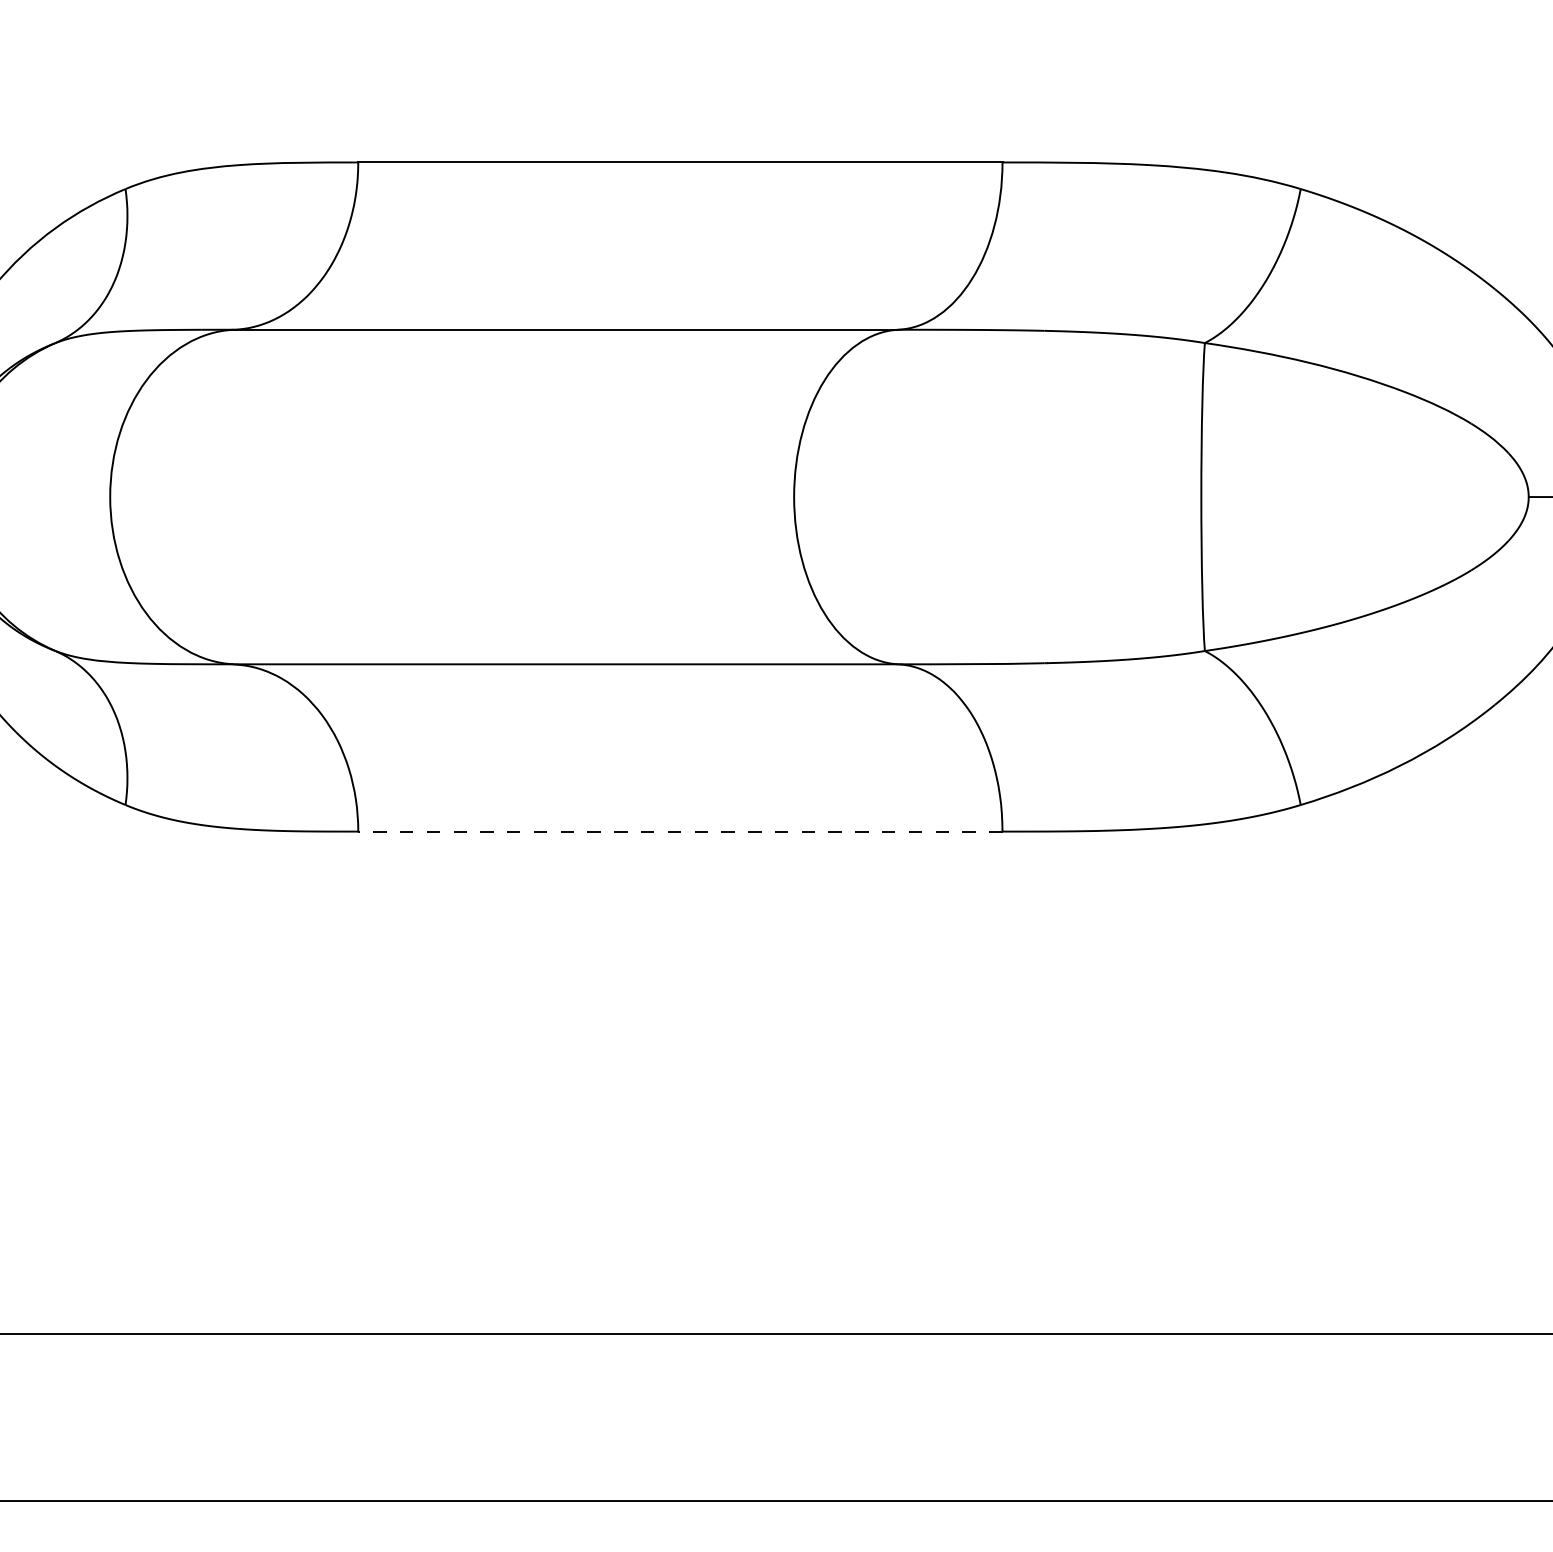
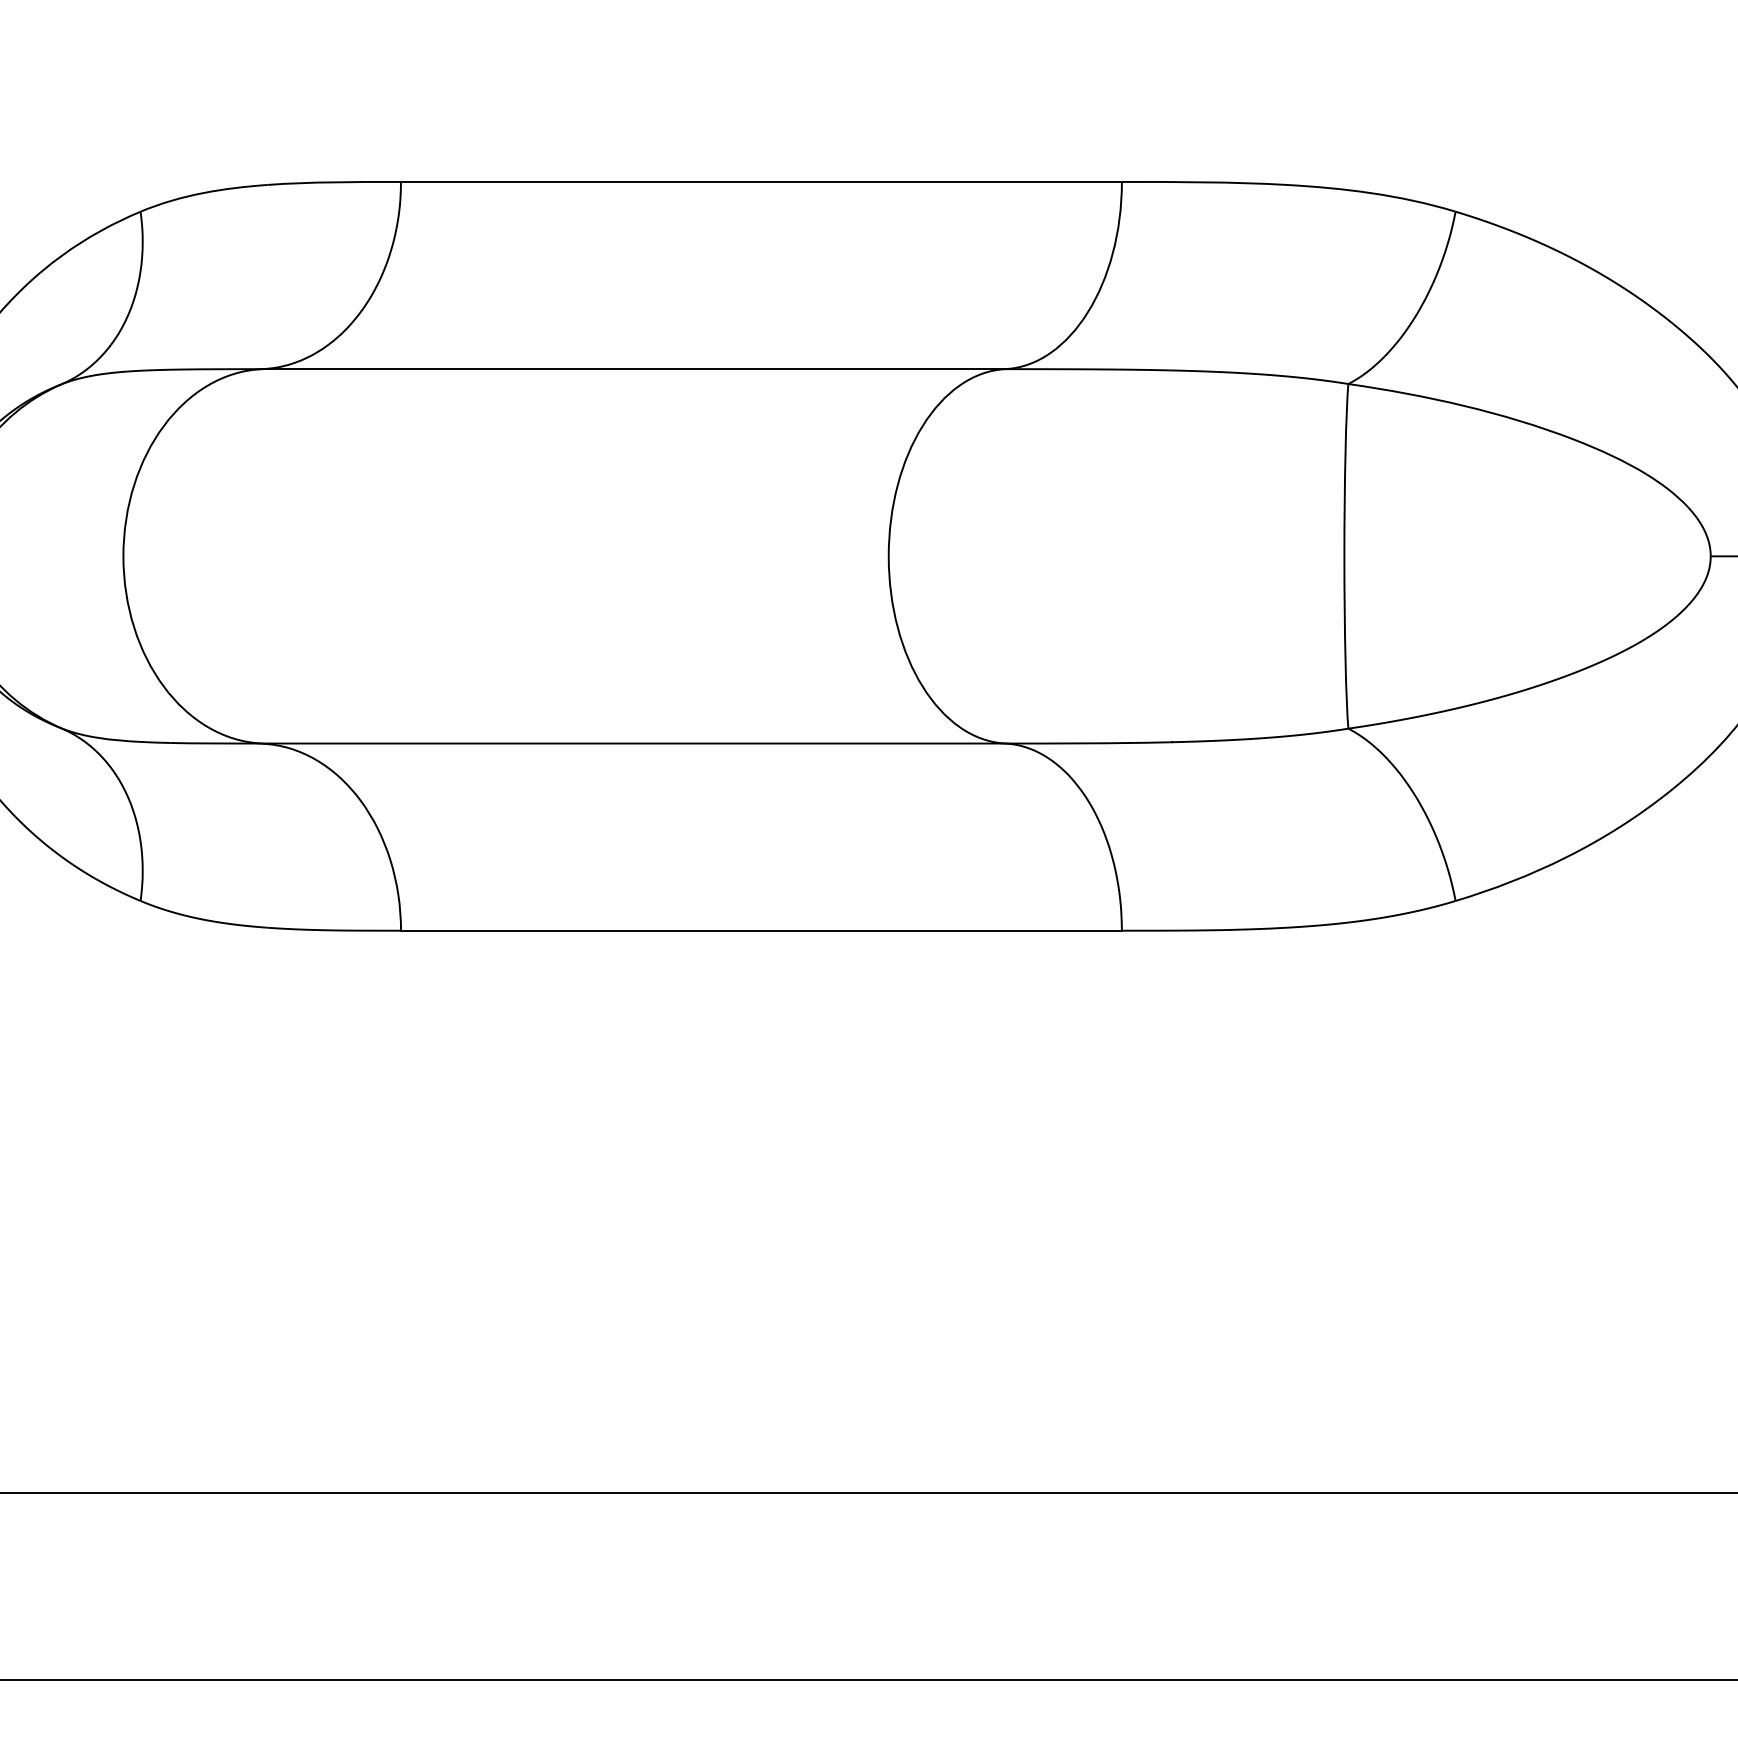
line: (679, 831) -> (760, 930), dashed -> solid

